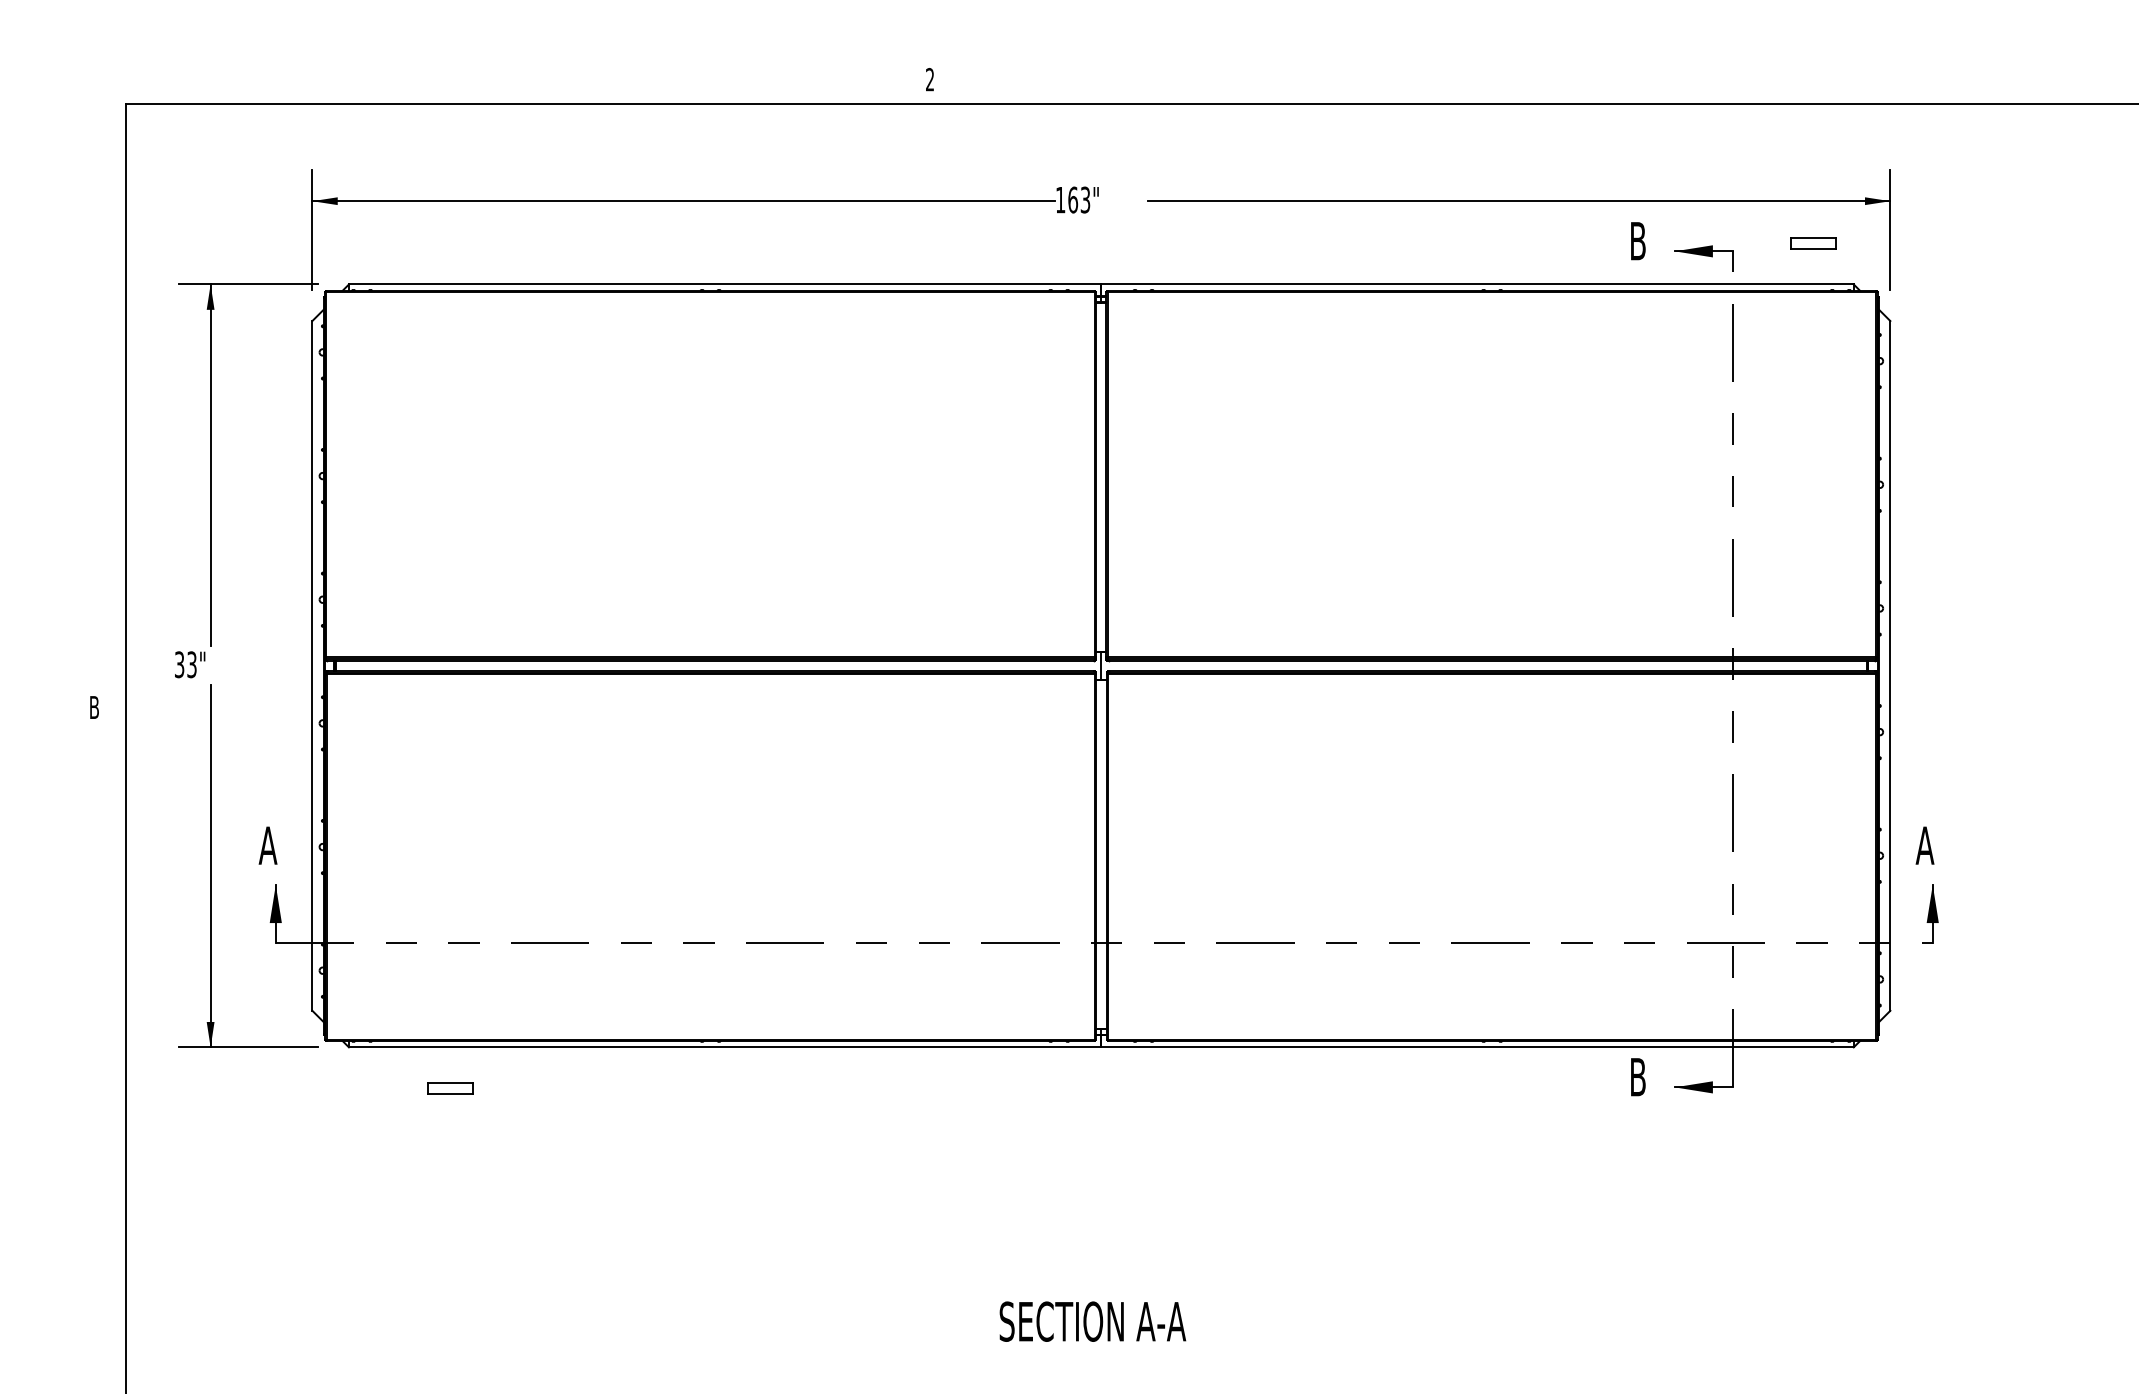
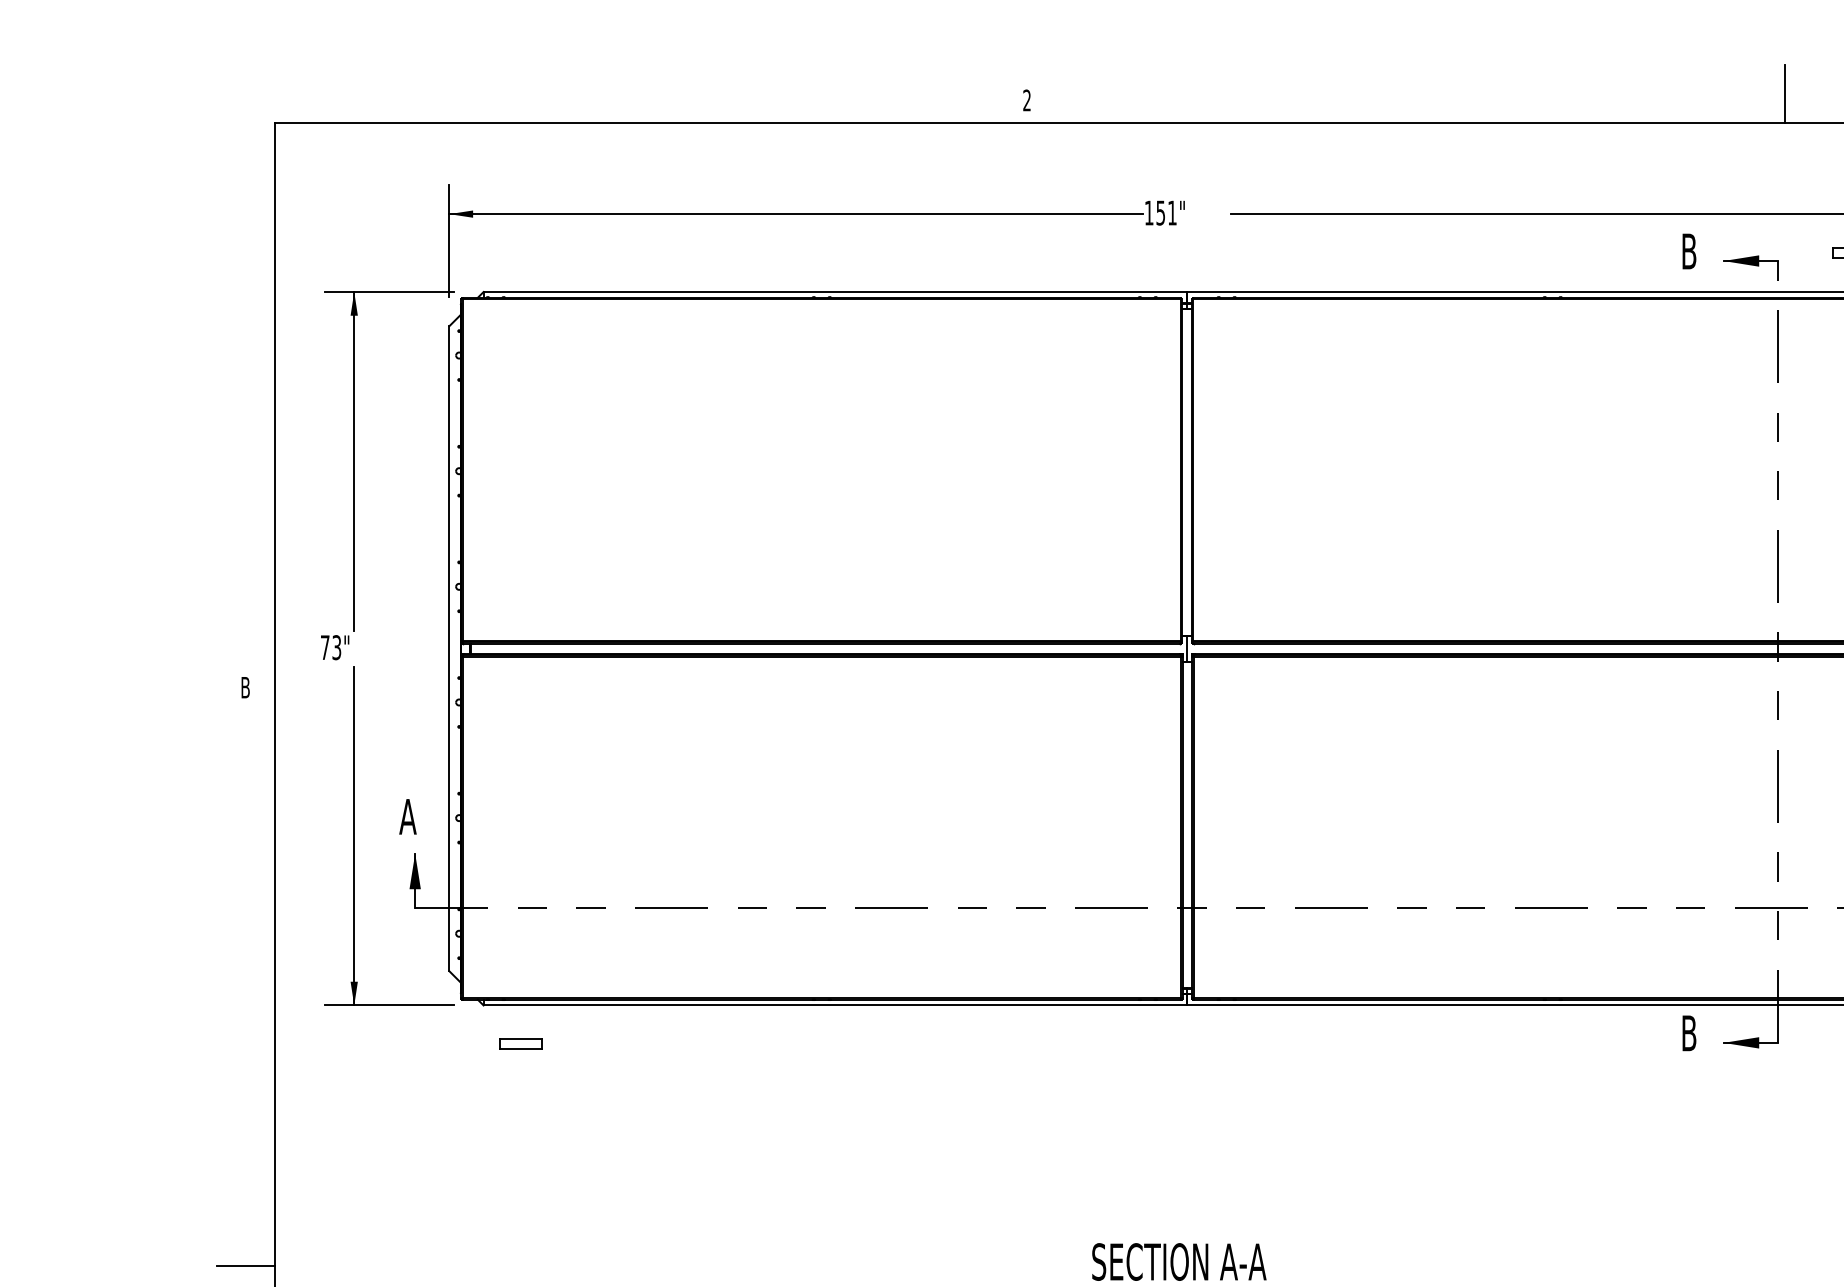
line: (1740, 72) -> (1784, 93), added
text: (1079, 199) -> (1166, 212), 163" -> 151"
text: (179, 664) -> (325, 647), 33" -> 73"
part: (450, 1088) -> (520, 1043), moved
line: (94, 1326) -> (245, 1266), added

